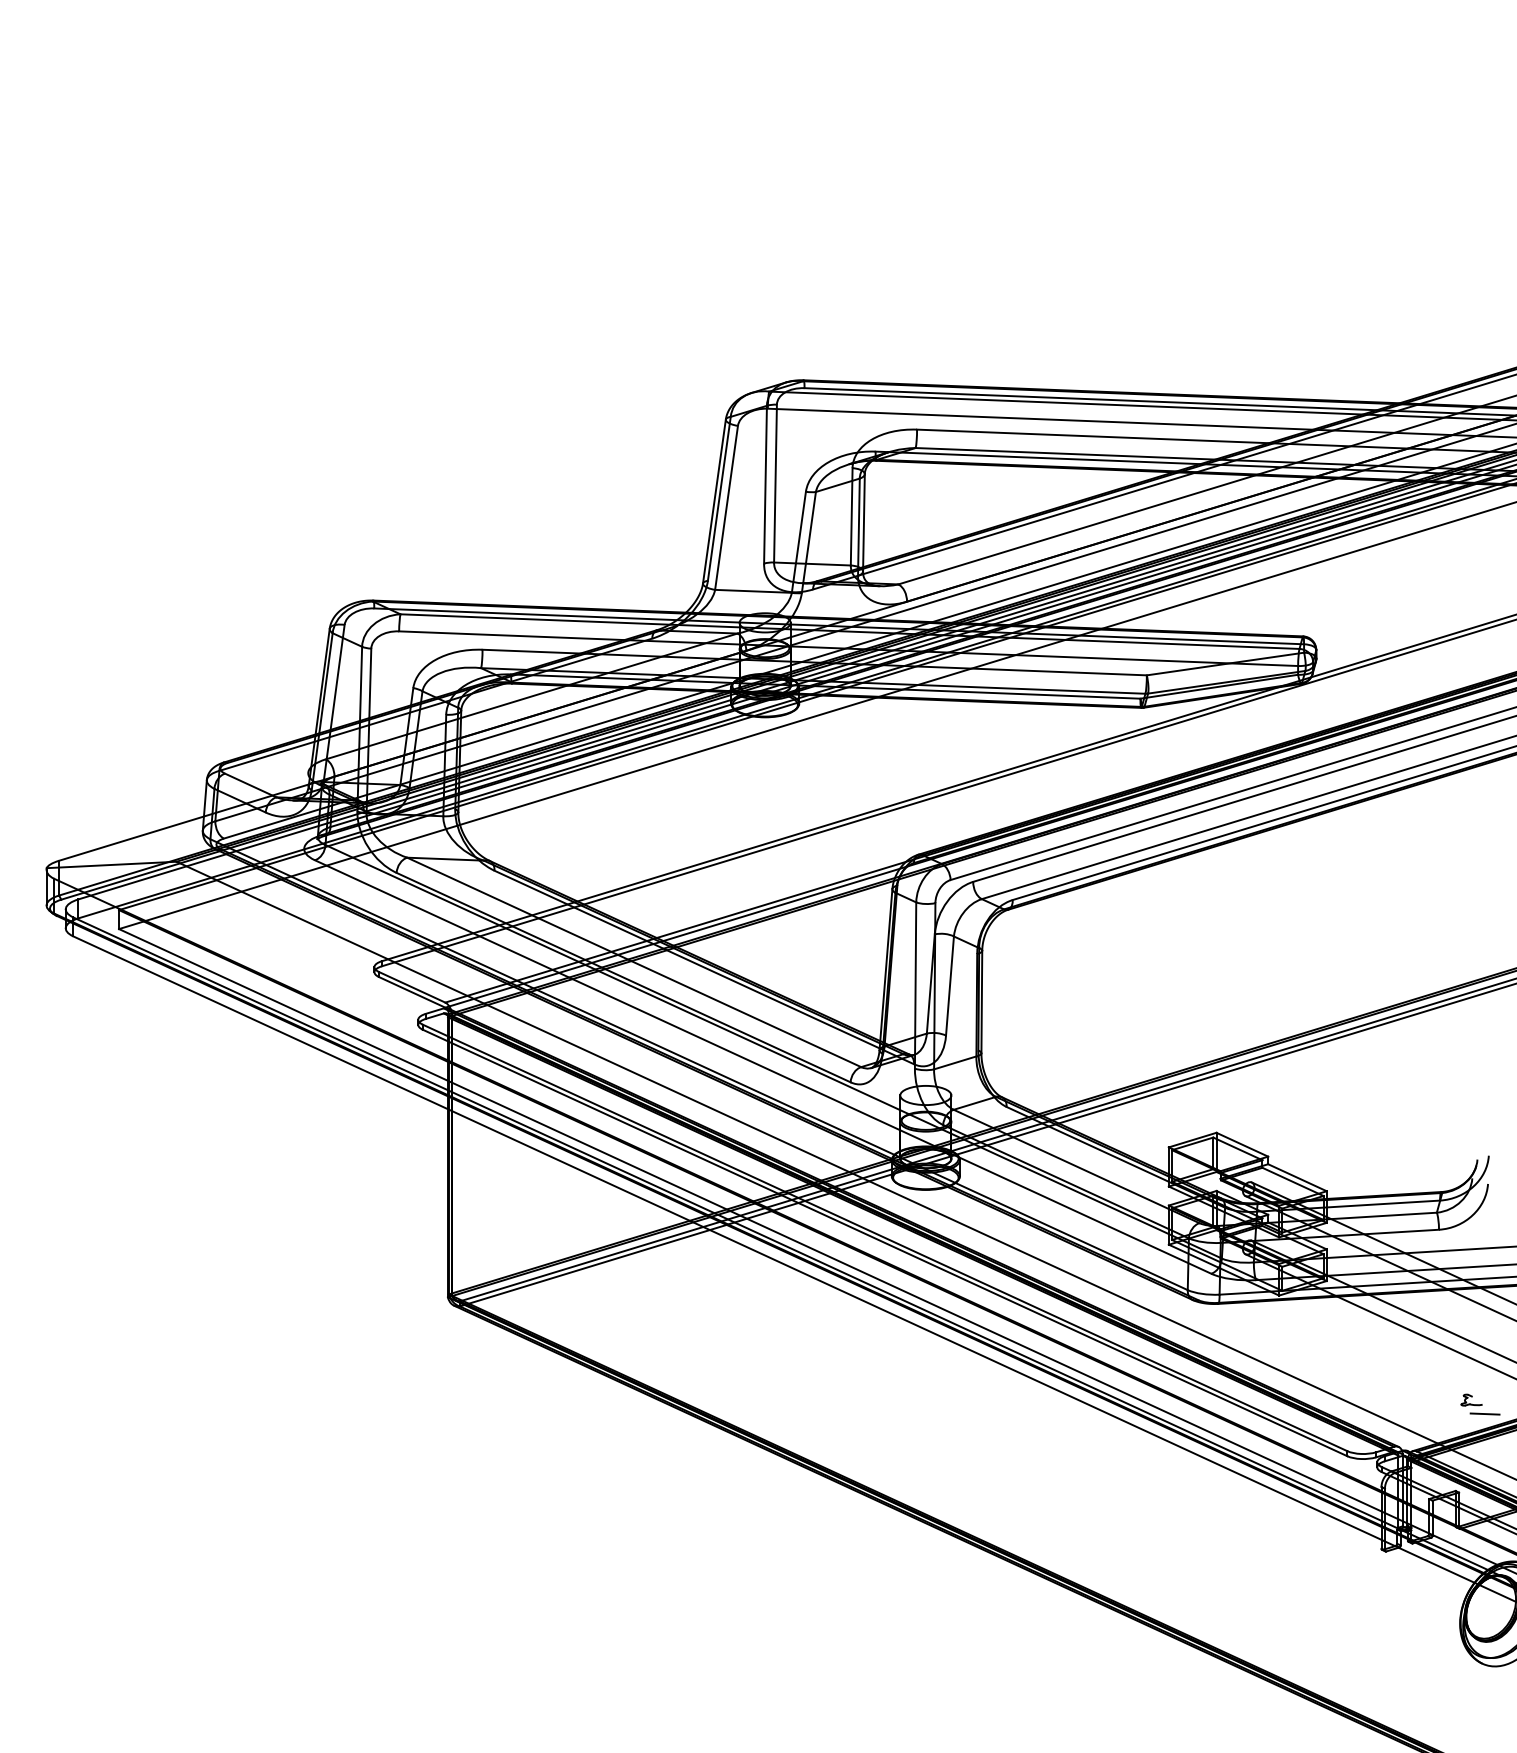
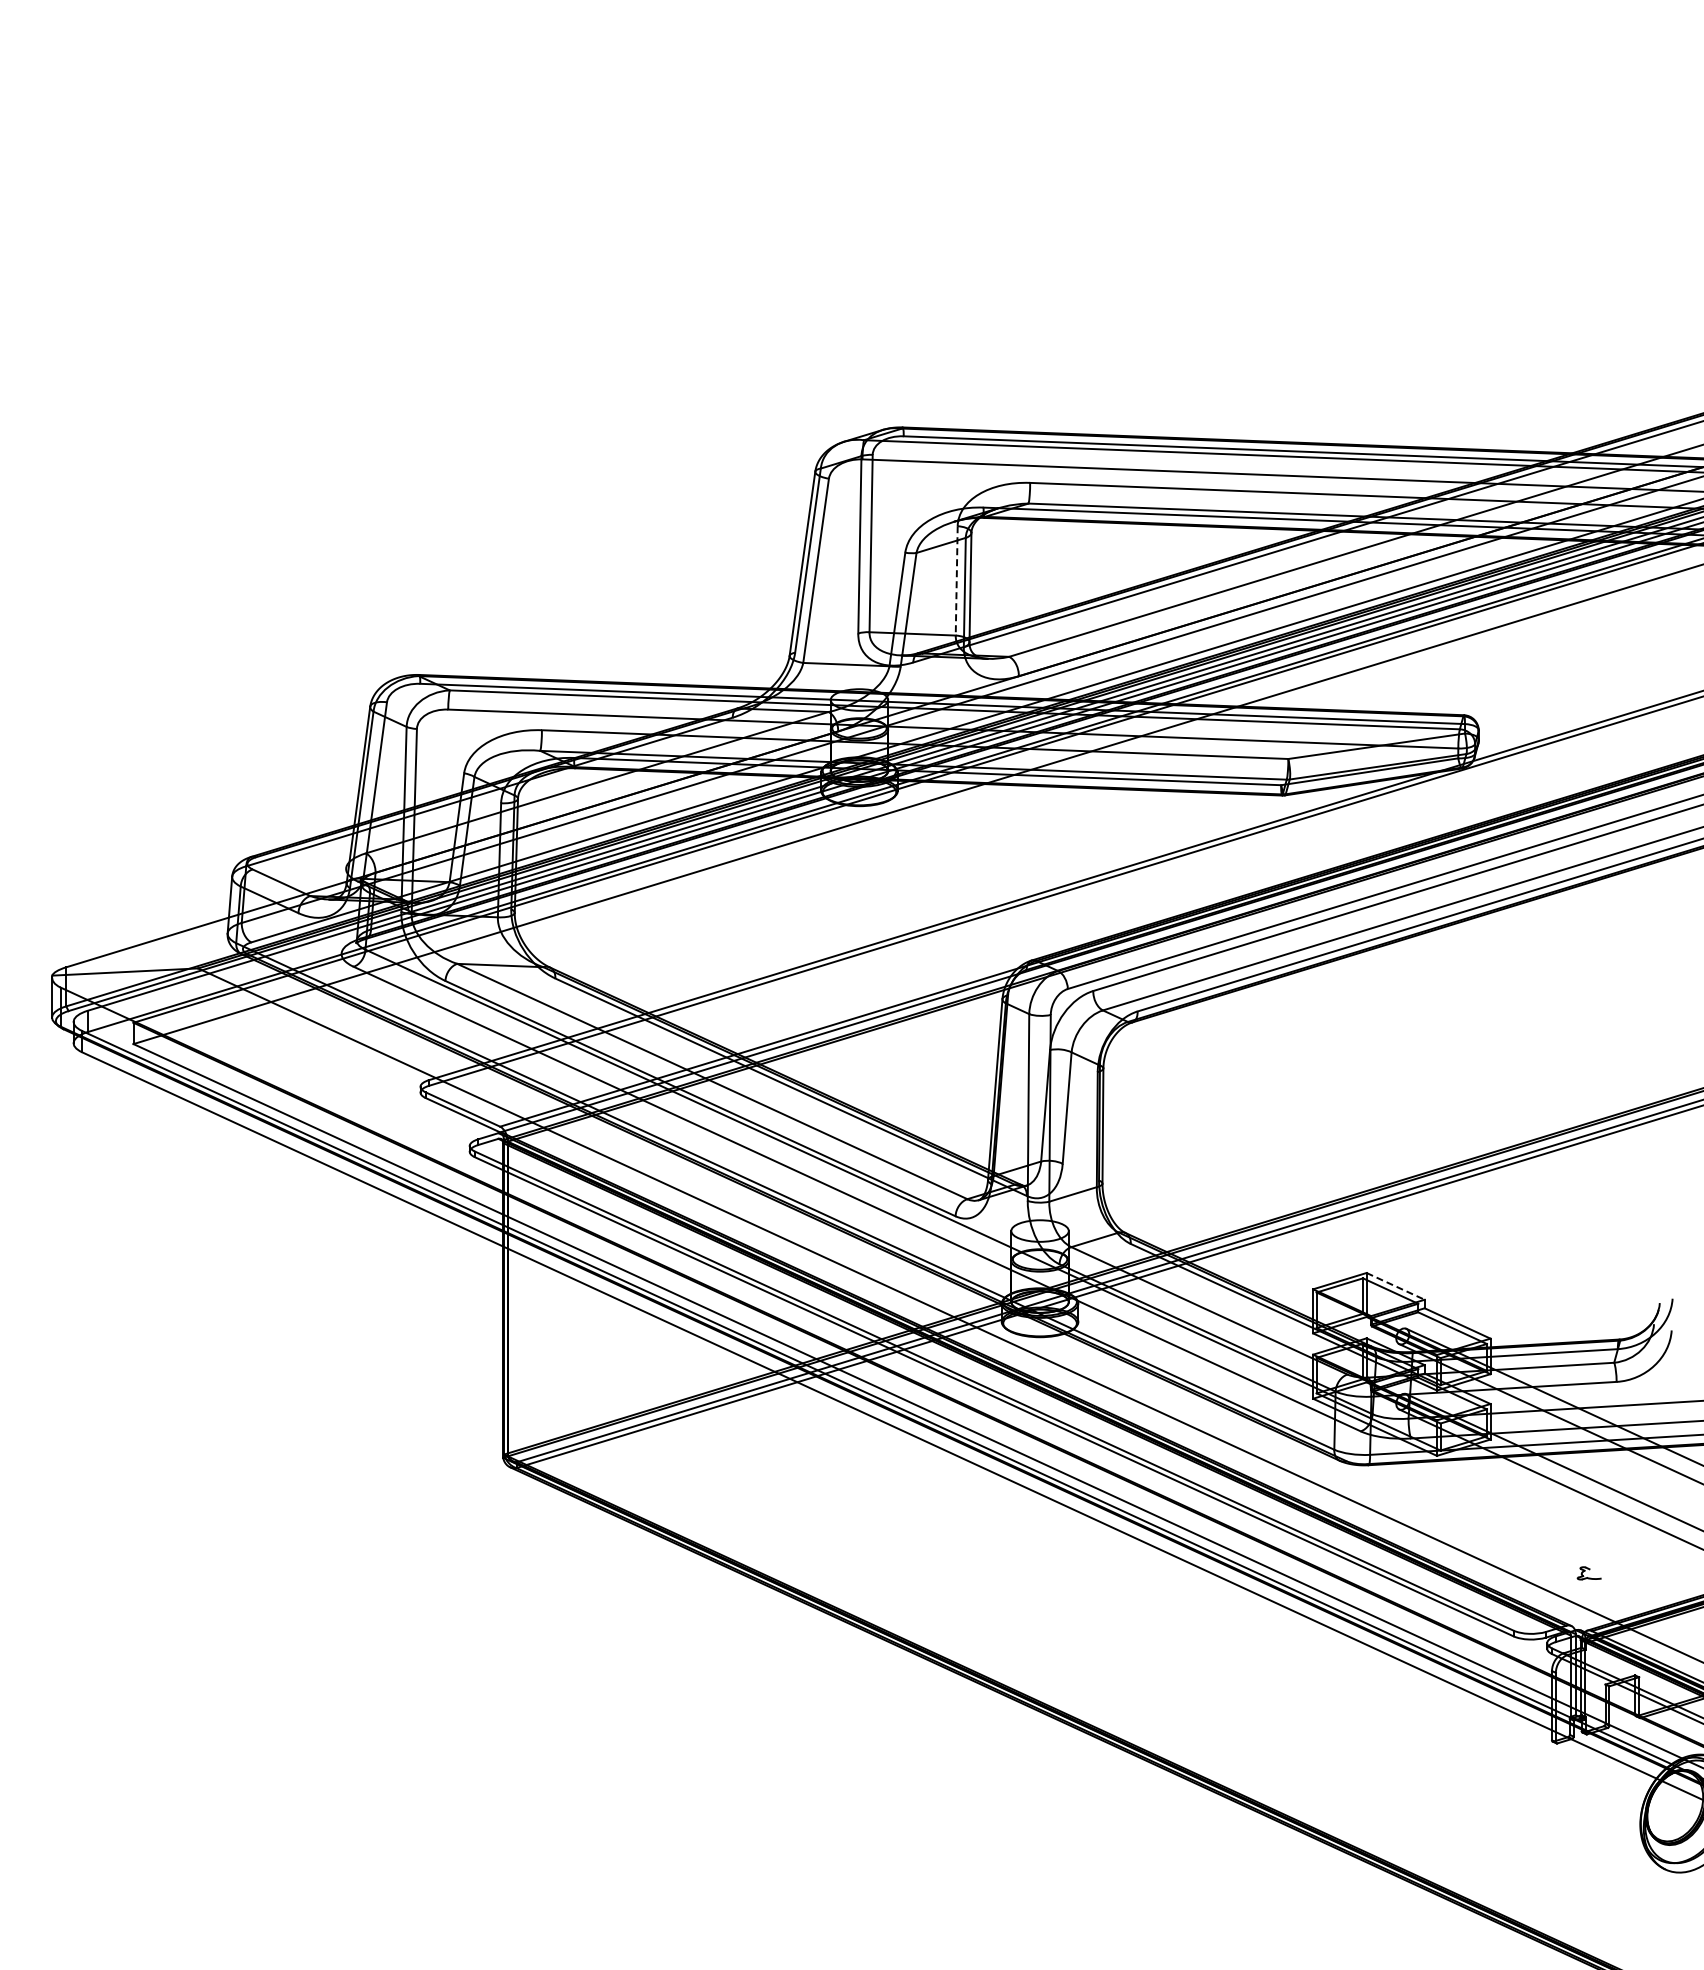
line: (851, 516) -> (956, 580), solid -> dashed
line: (1242, 1144) -> (1395, 1286), solid -> dashed
part: (1470, 1400) -> (1588, 1573), moved
line: (1485, 1413) -> (1668, 1588), removed

